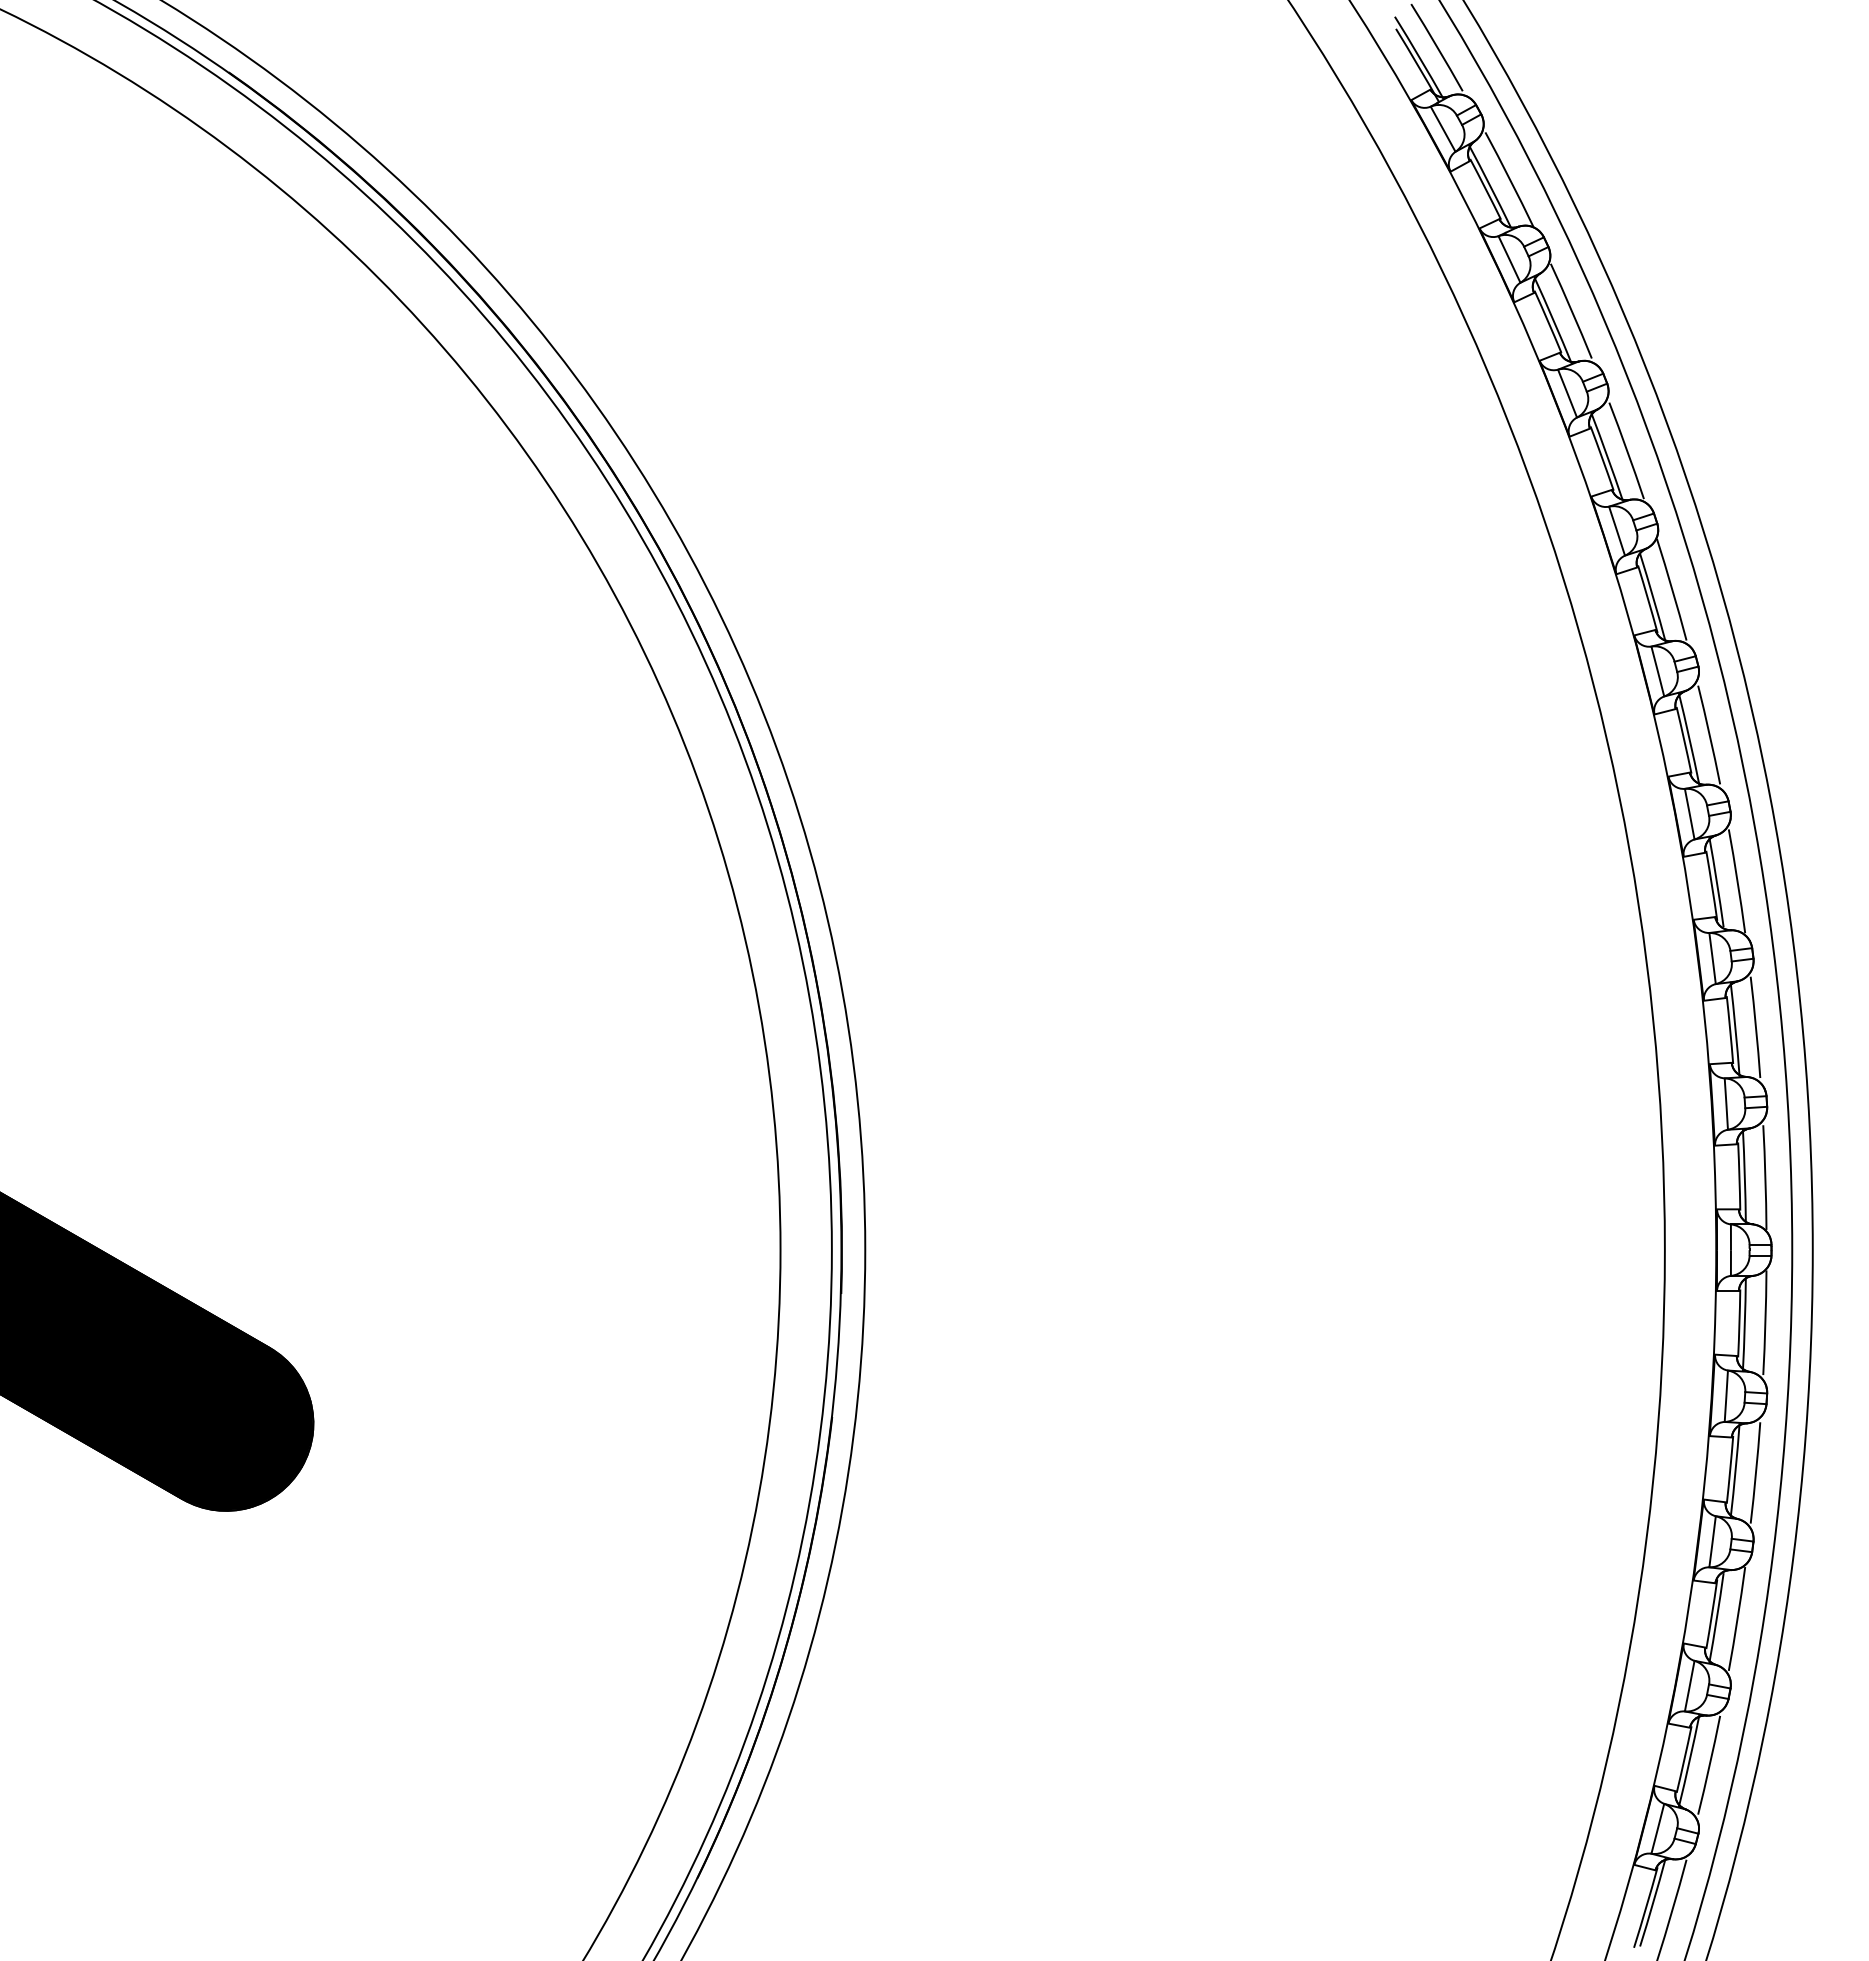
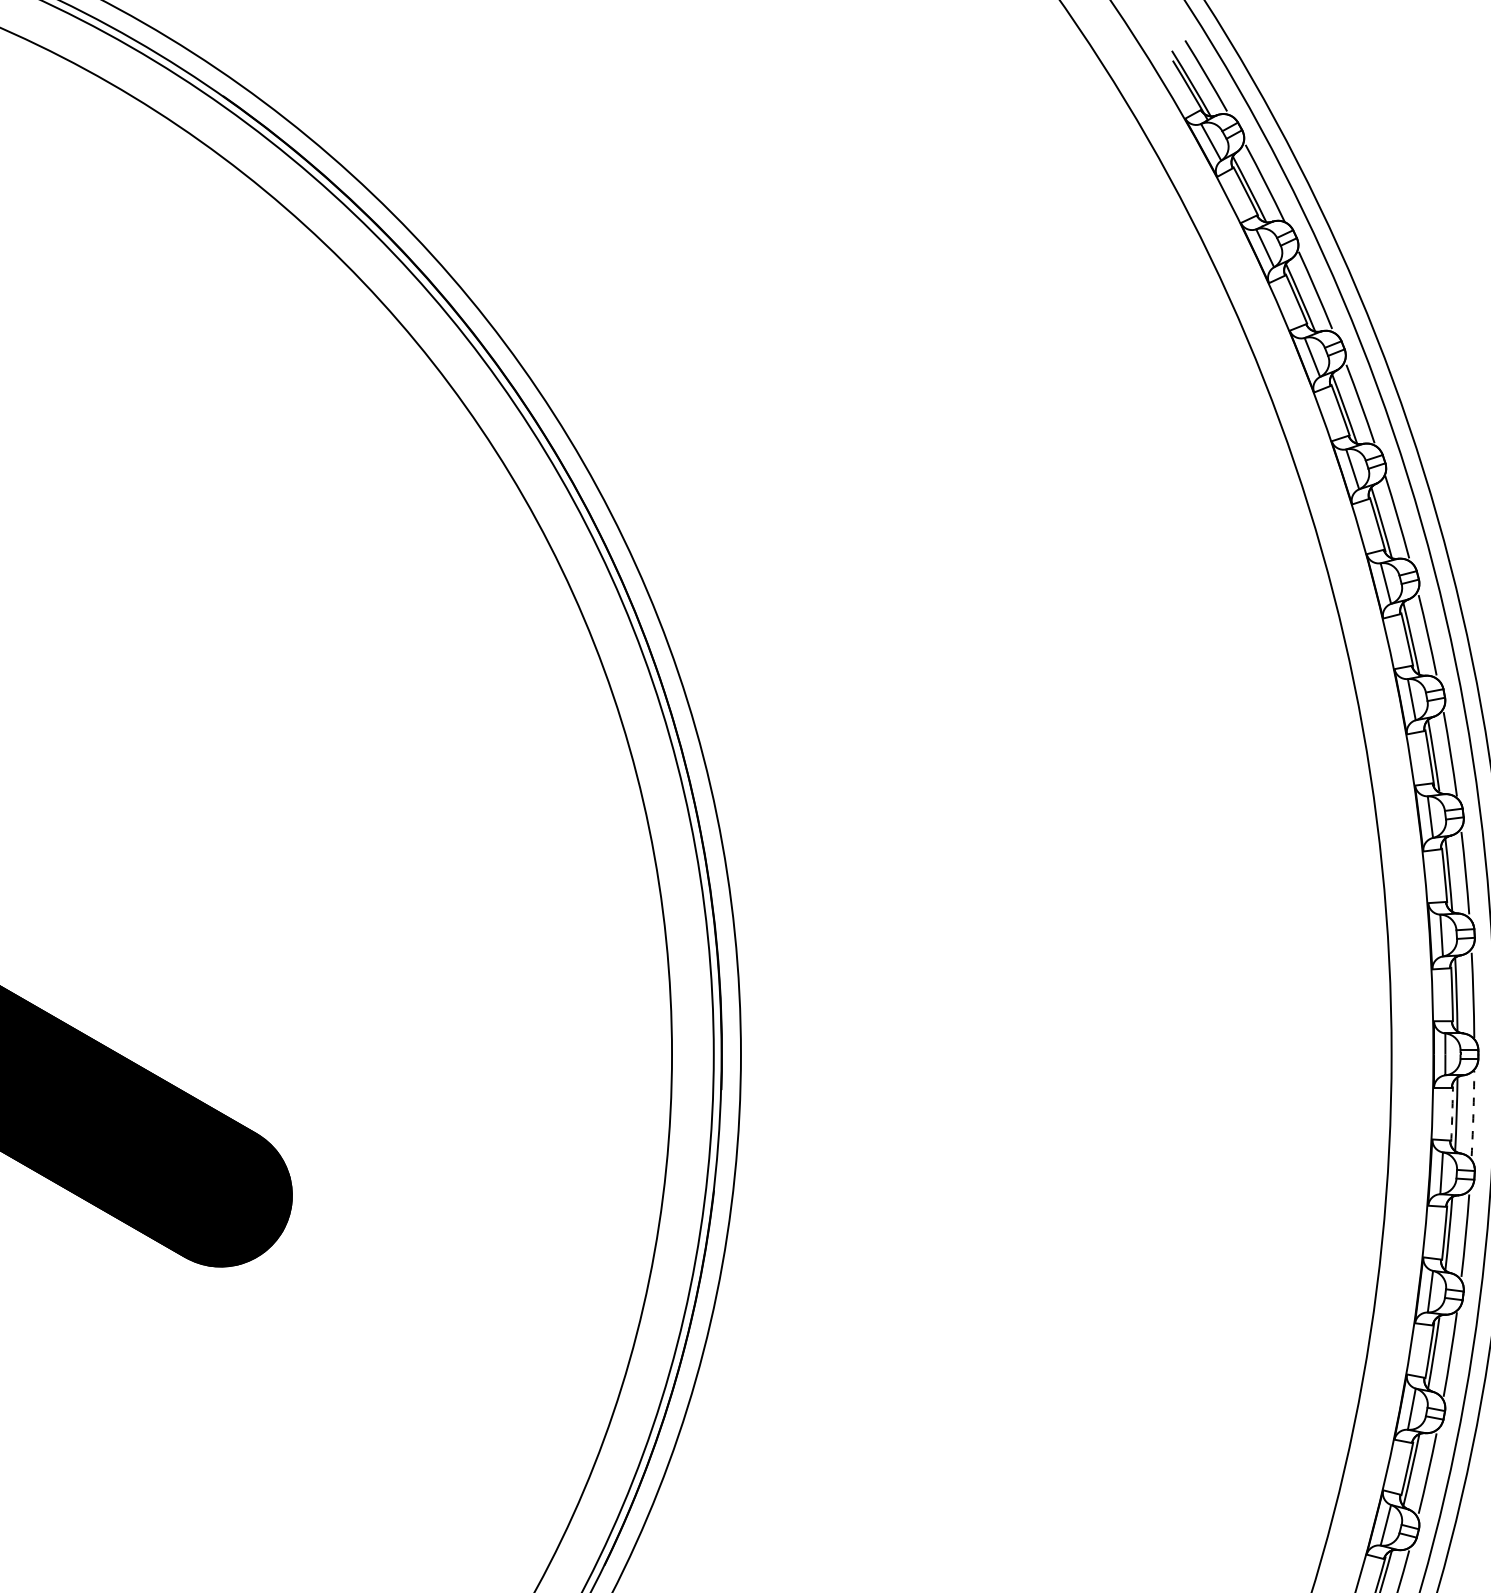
arc: (1765, 1322) -> (1473, 1113), solid -> dashed
arc: (1739, 1323) -> (1452, 1114), solid -> dashed

